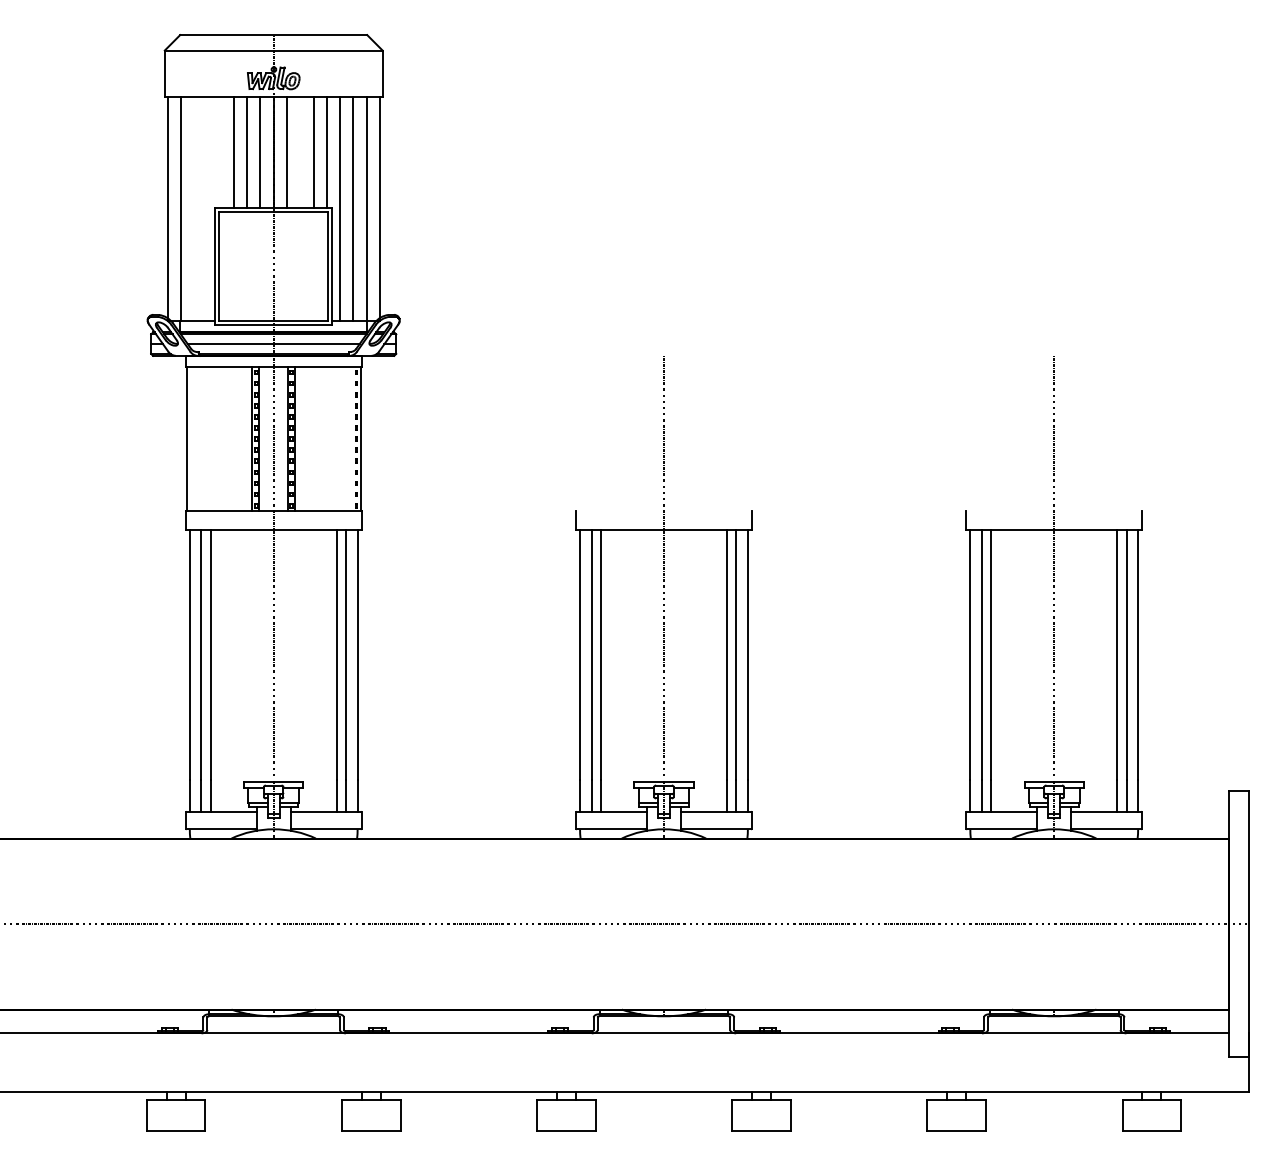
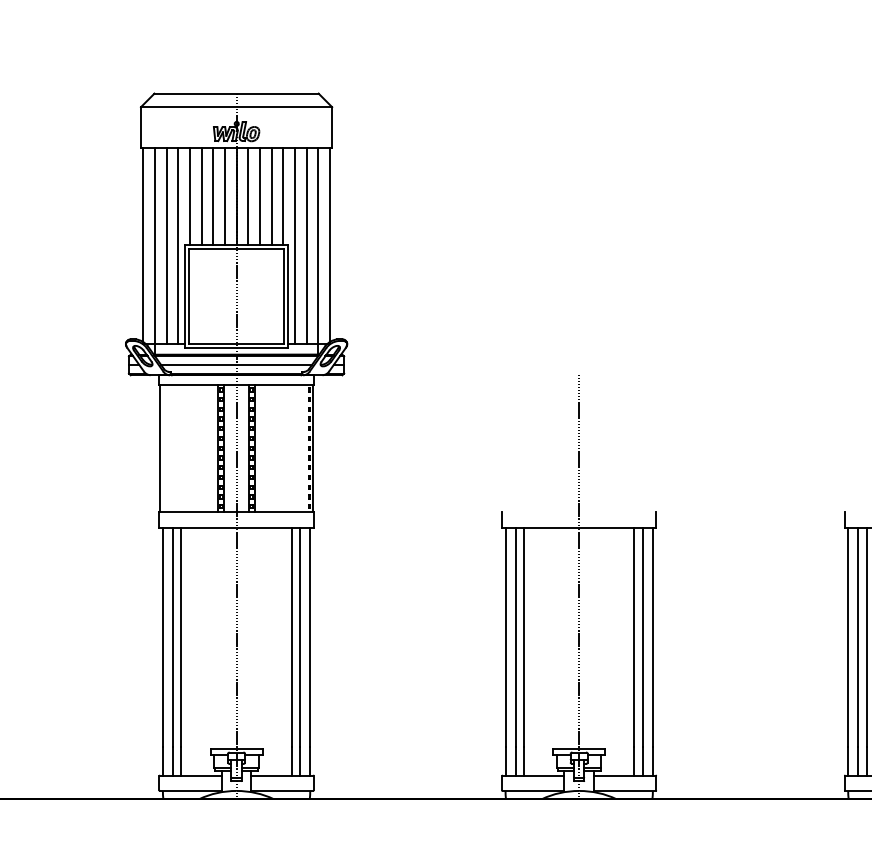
line: (220, 151) -> (189, 195), added
line: (300, 151) -> (260, 195), added
line: (194, 208) -> (167, 245), added
line: (207, 208) -> (178, 245), added

